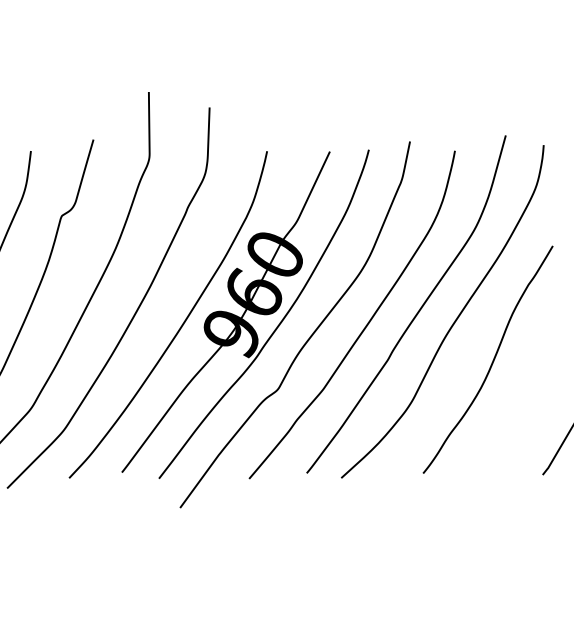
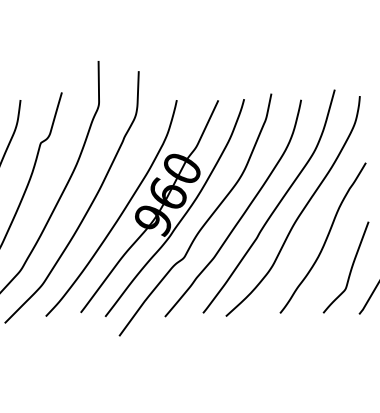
curve: (529, 405) -> (350, 268), added

